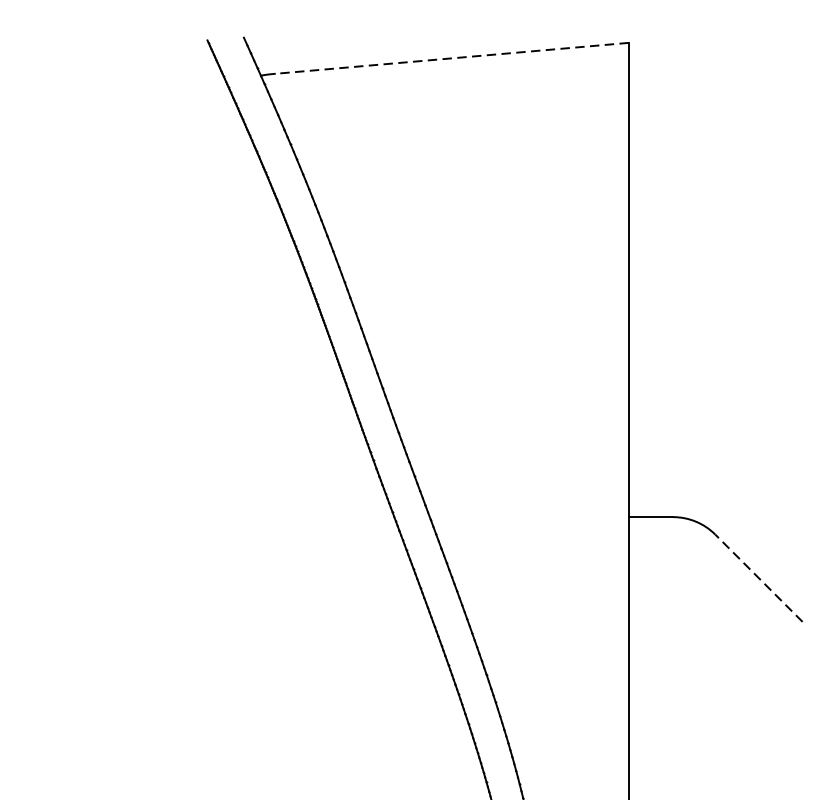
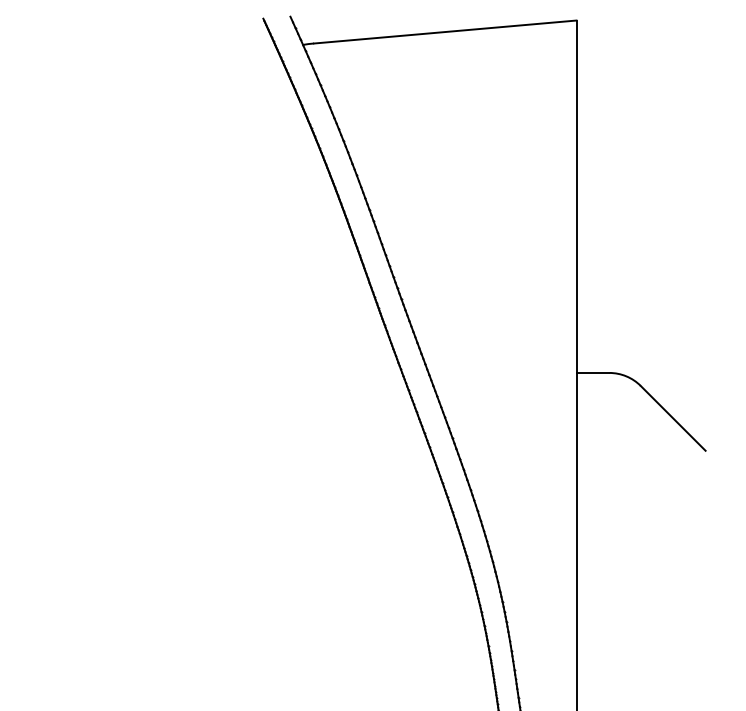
line: (452, 58) -> (445, 32), dashed -> solid
line: (759, 578) -> (673, 418), dashed -> solid

